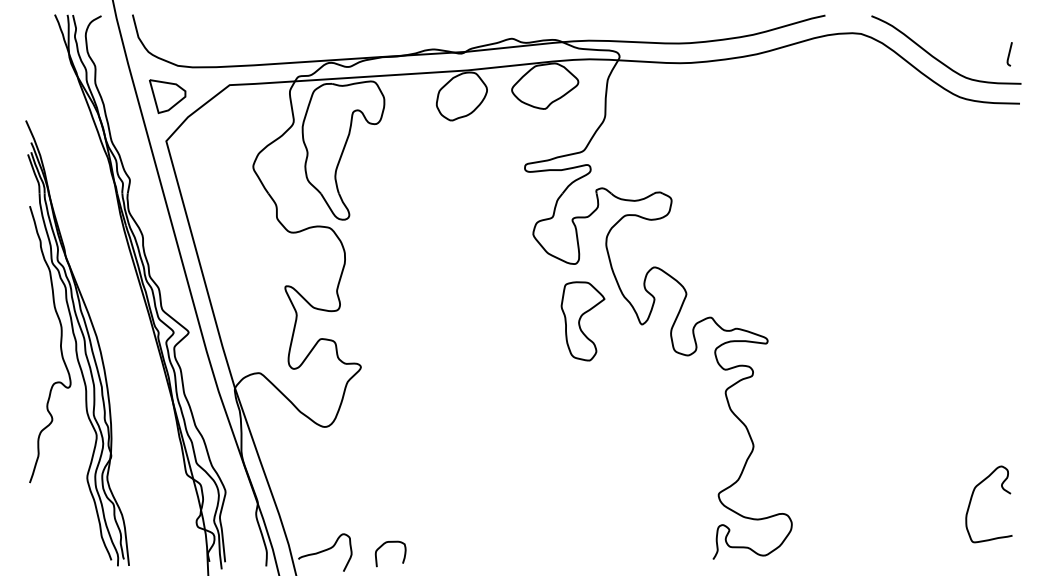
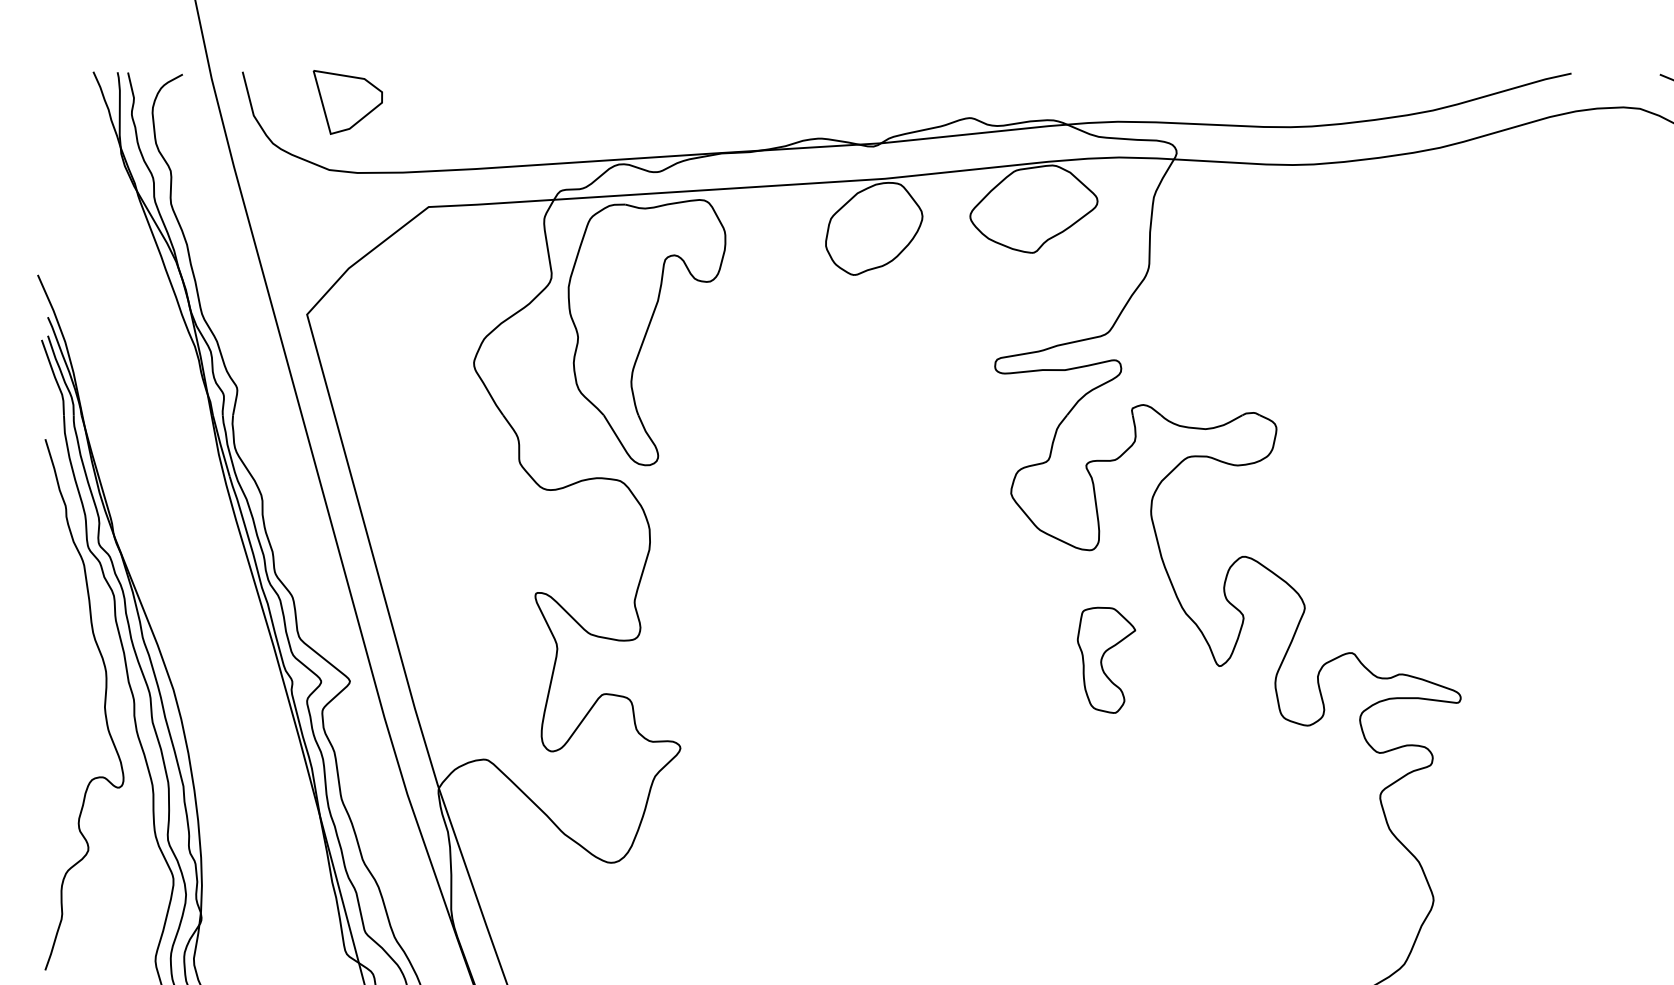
part: (167, 96) -> (347, 102), moved
part: (582, 321) -> (1105, 660), size x0.7

